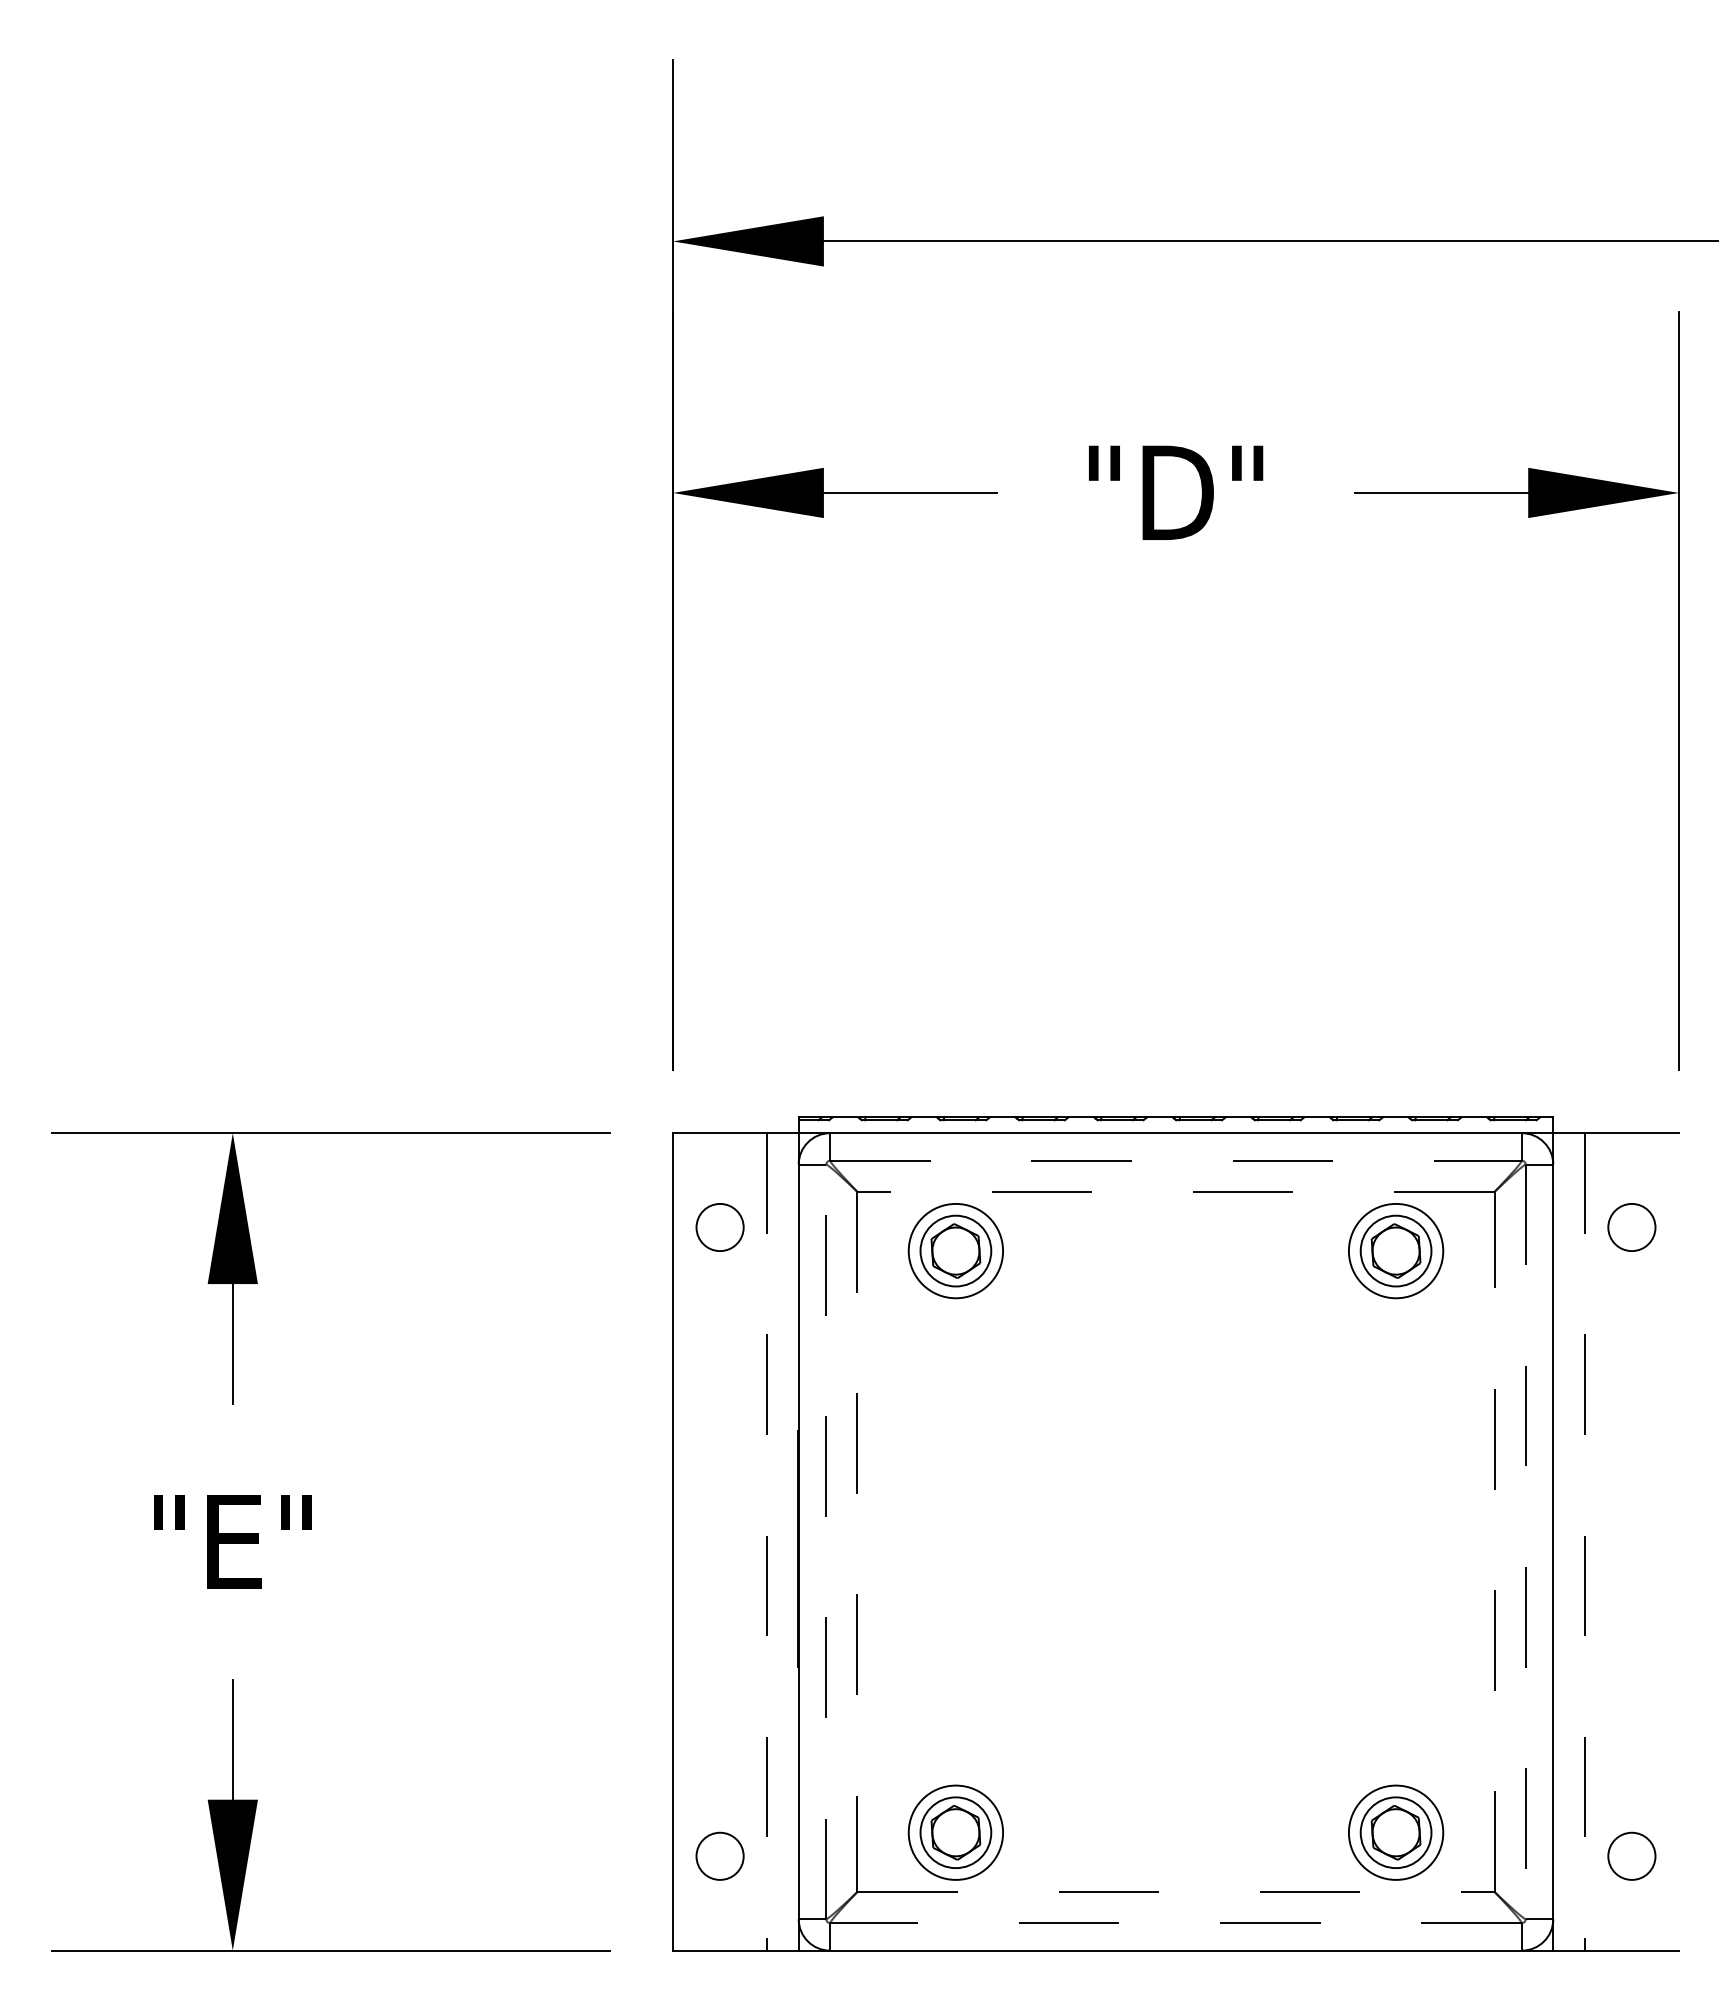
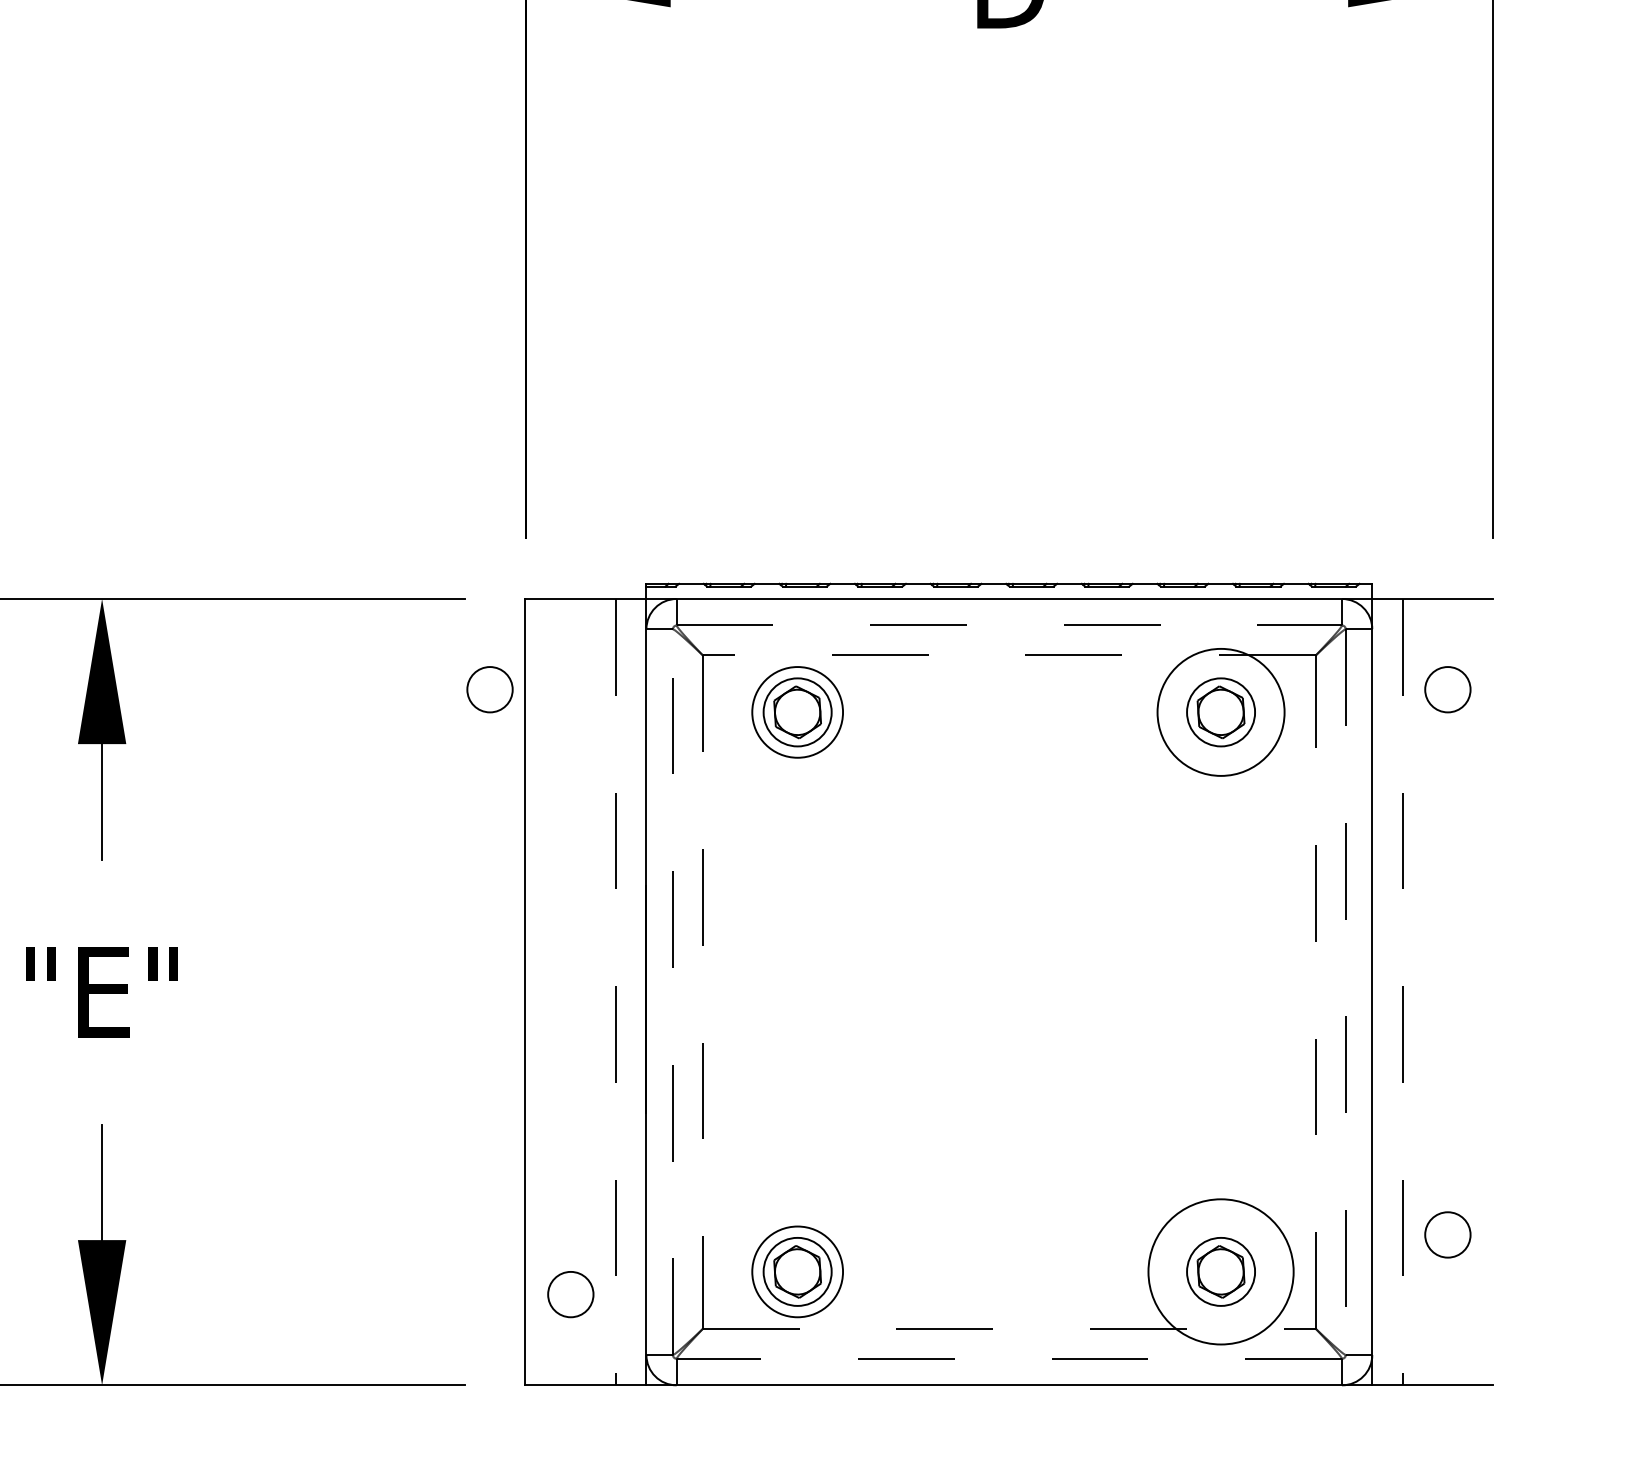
circle: (719, 1227) -> (489, 689), moved
circle: (1395, 1250) -> (1220, 711), size x1.4
circle: (1395, 1832) -> (1220, 1271), size x1.6
circle: (1631, 1855) -> (1447, 1234), moved

